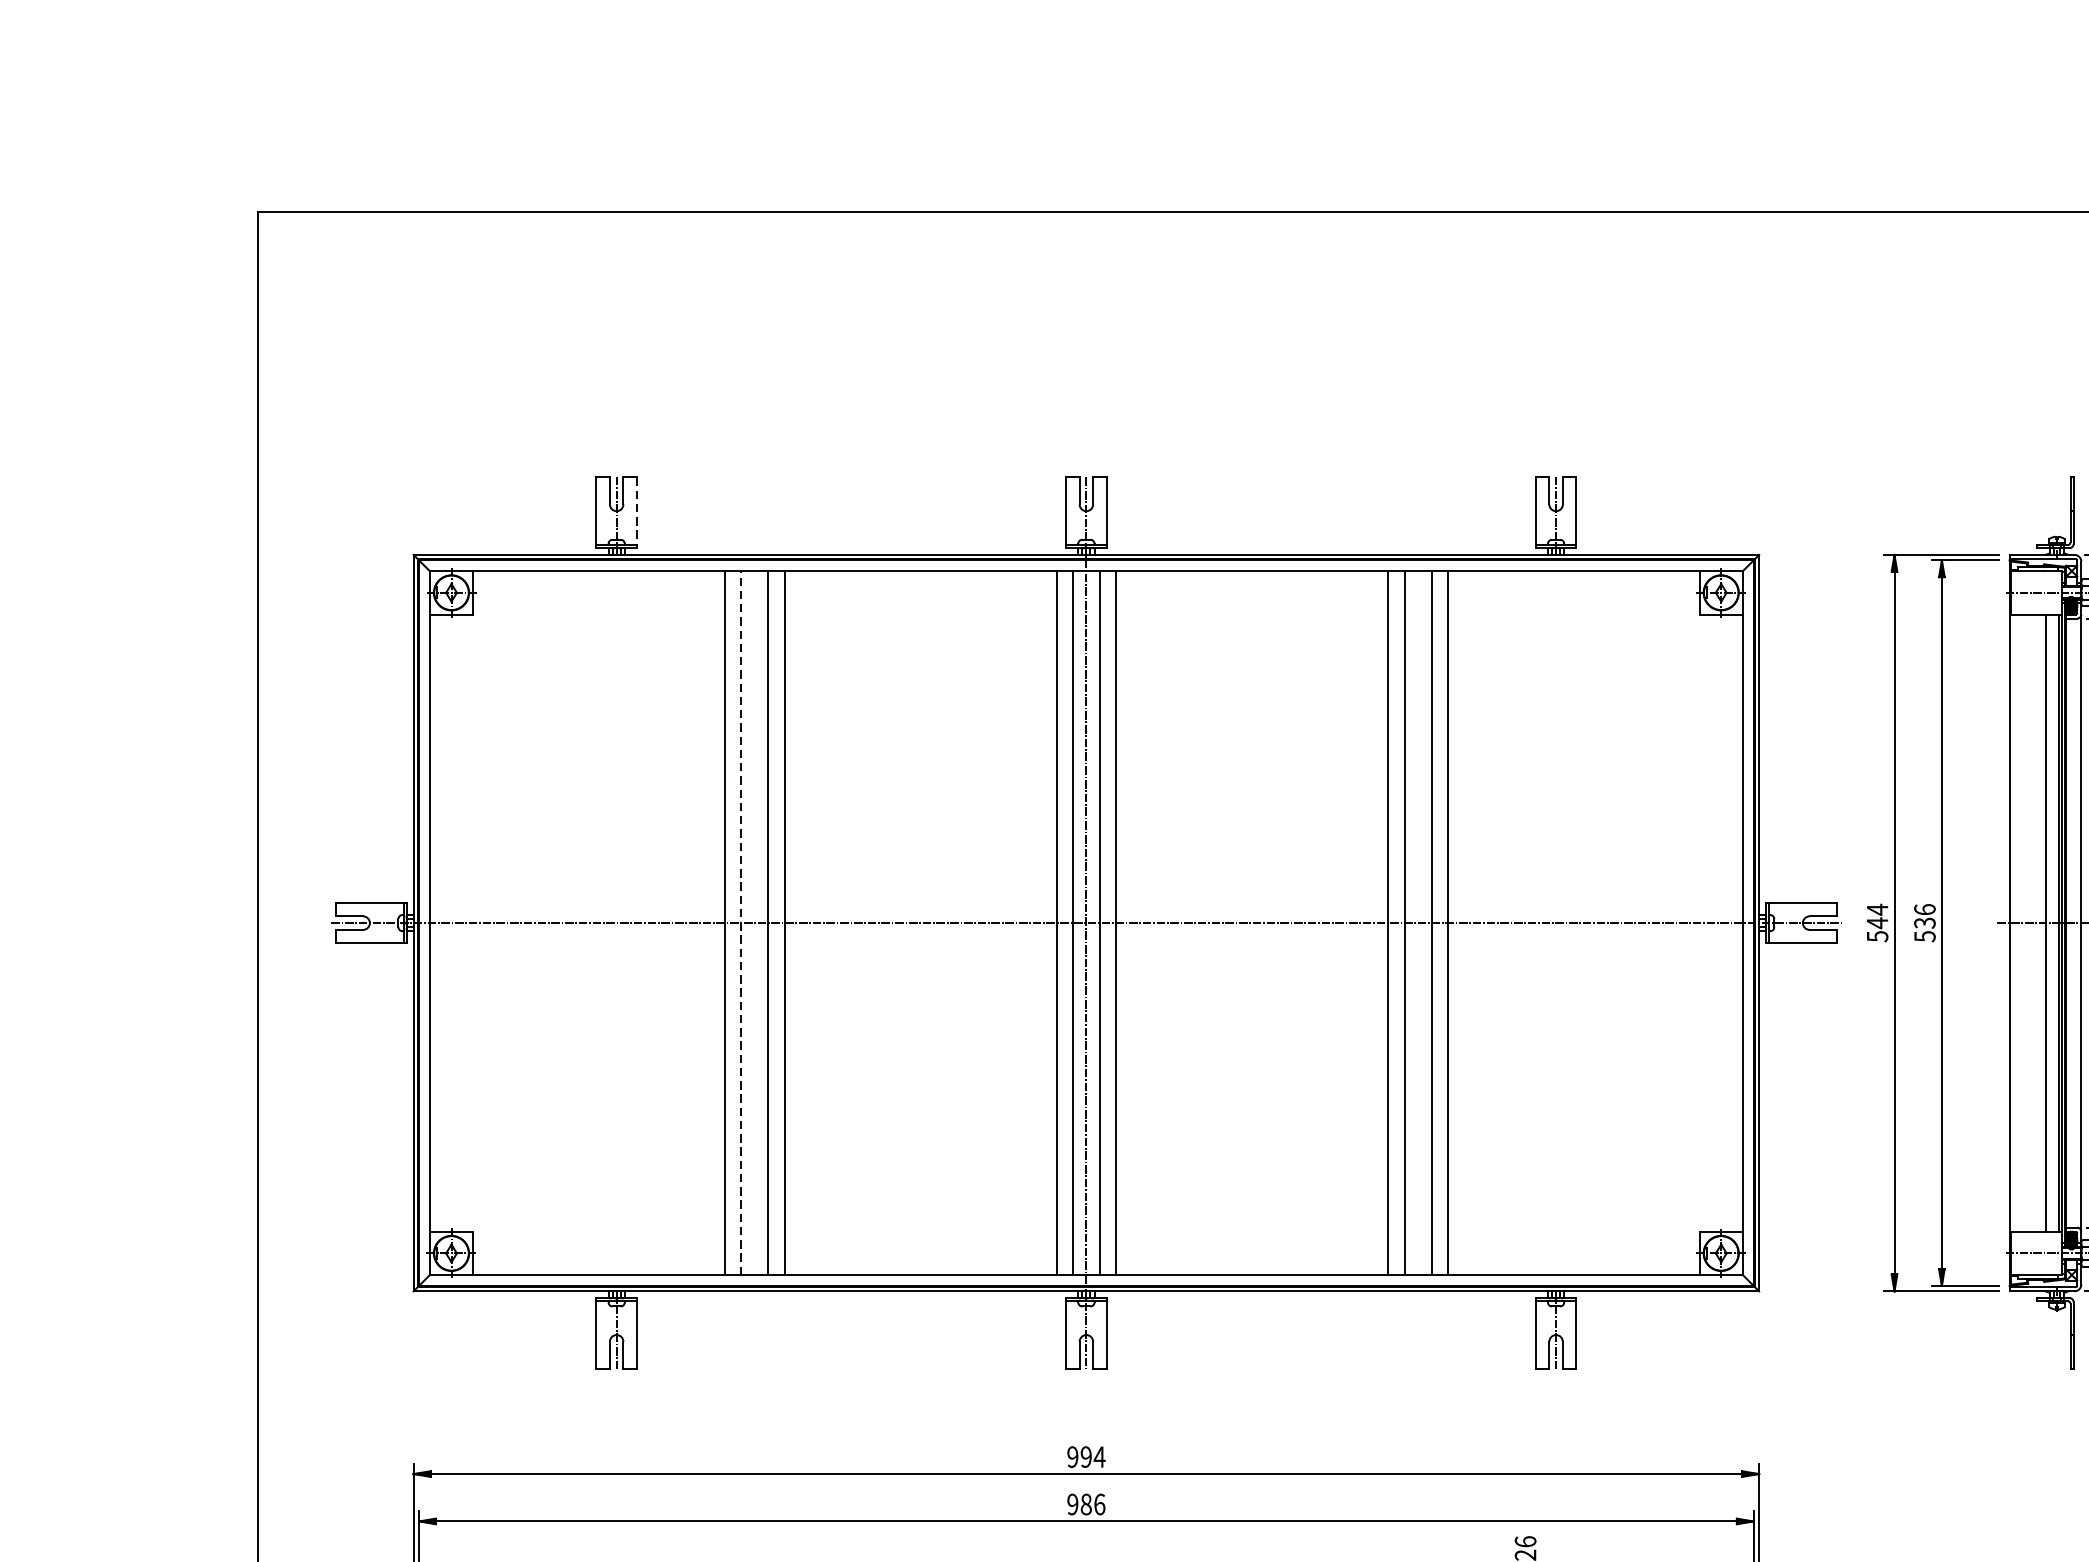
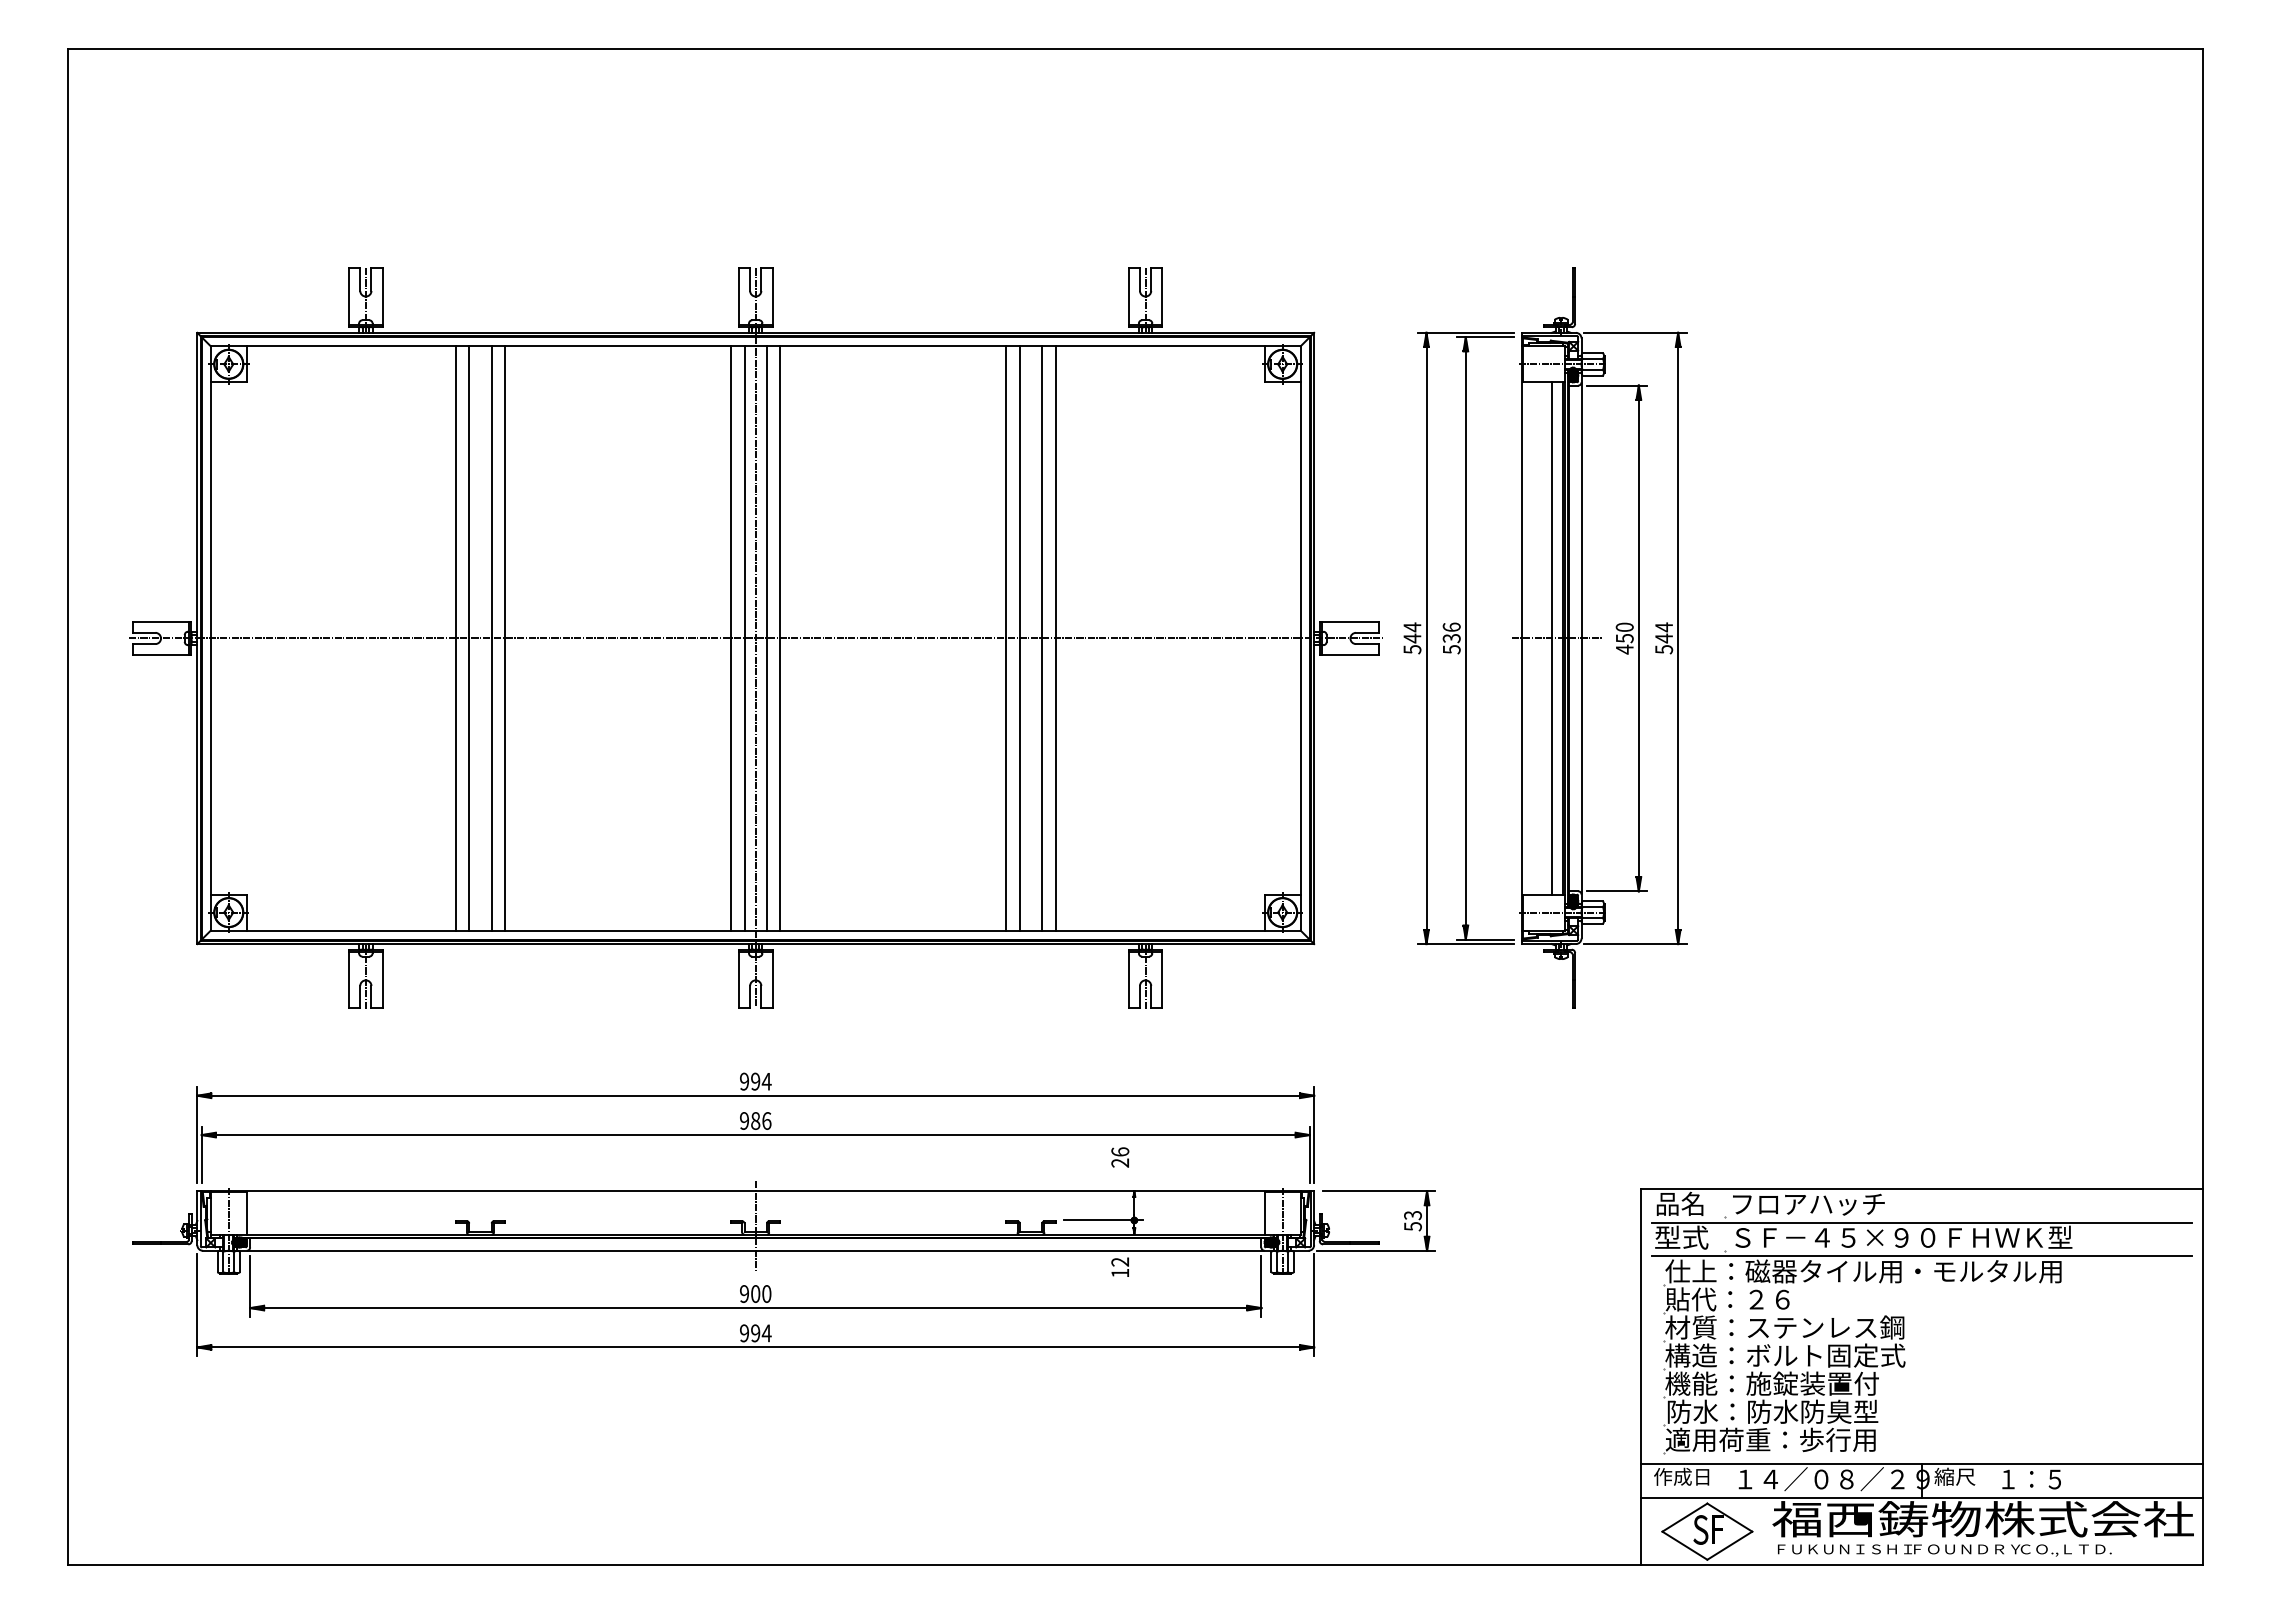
line: (636, 513) -> (382, 298), dashed -> solid
line: (741, 921) -> (469, 637), dashed -> solid

